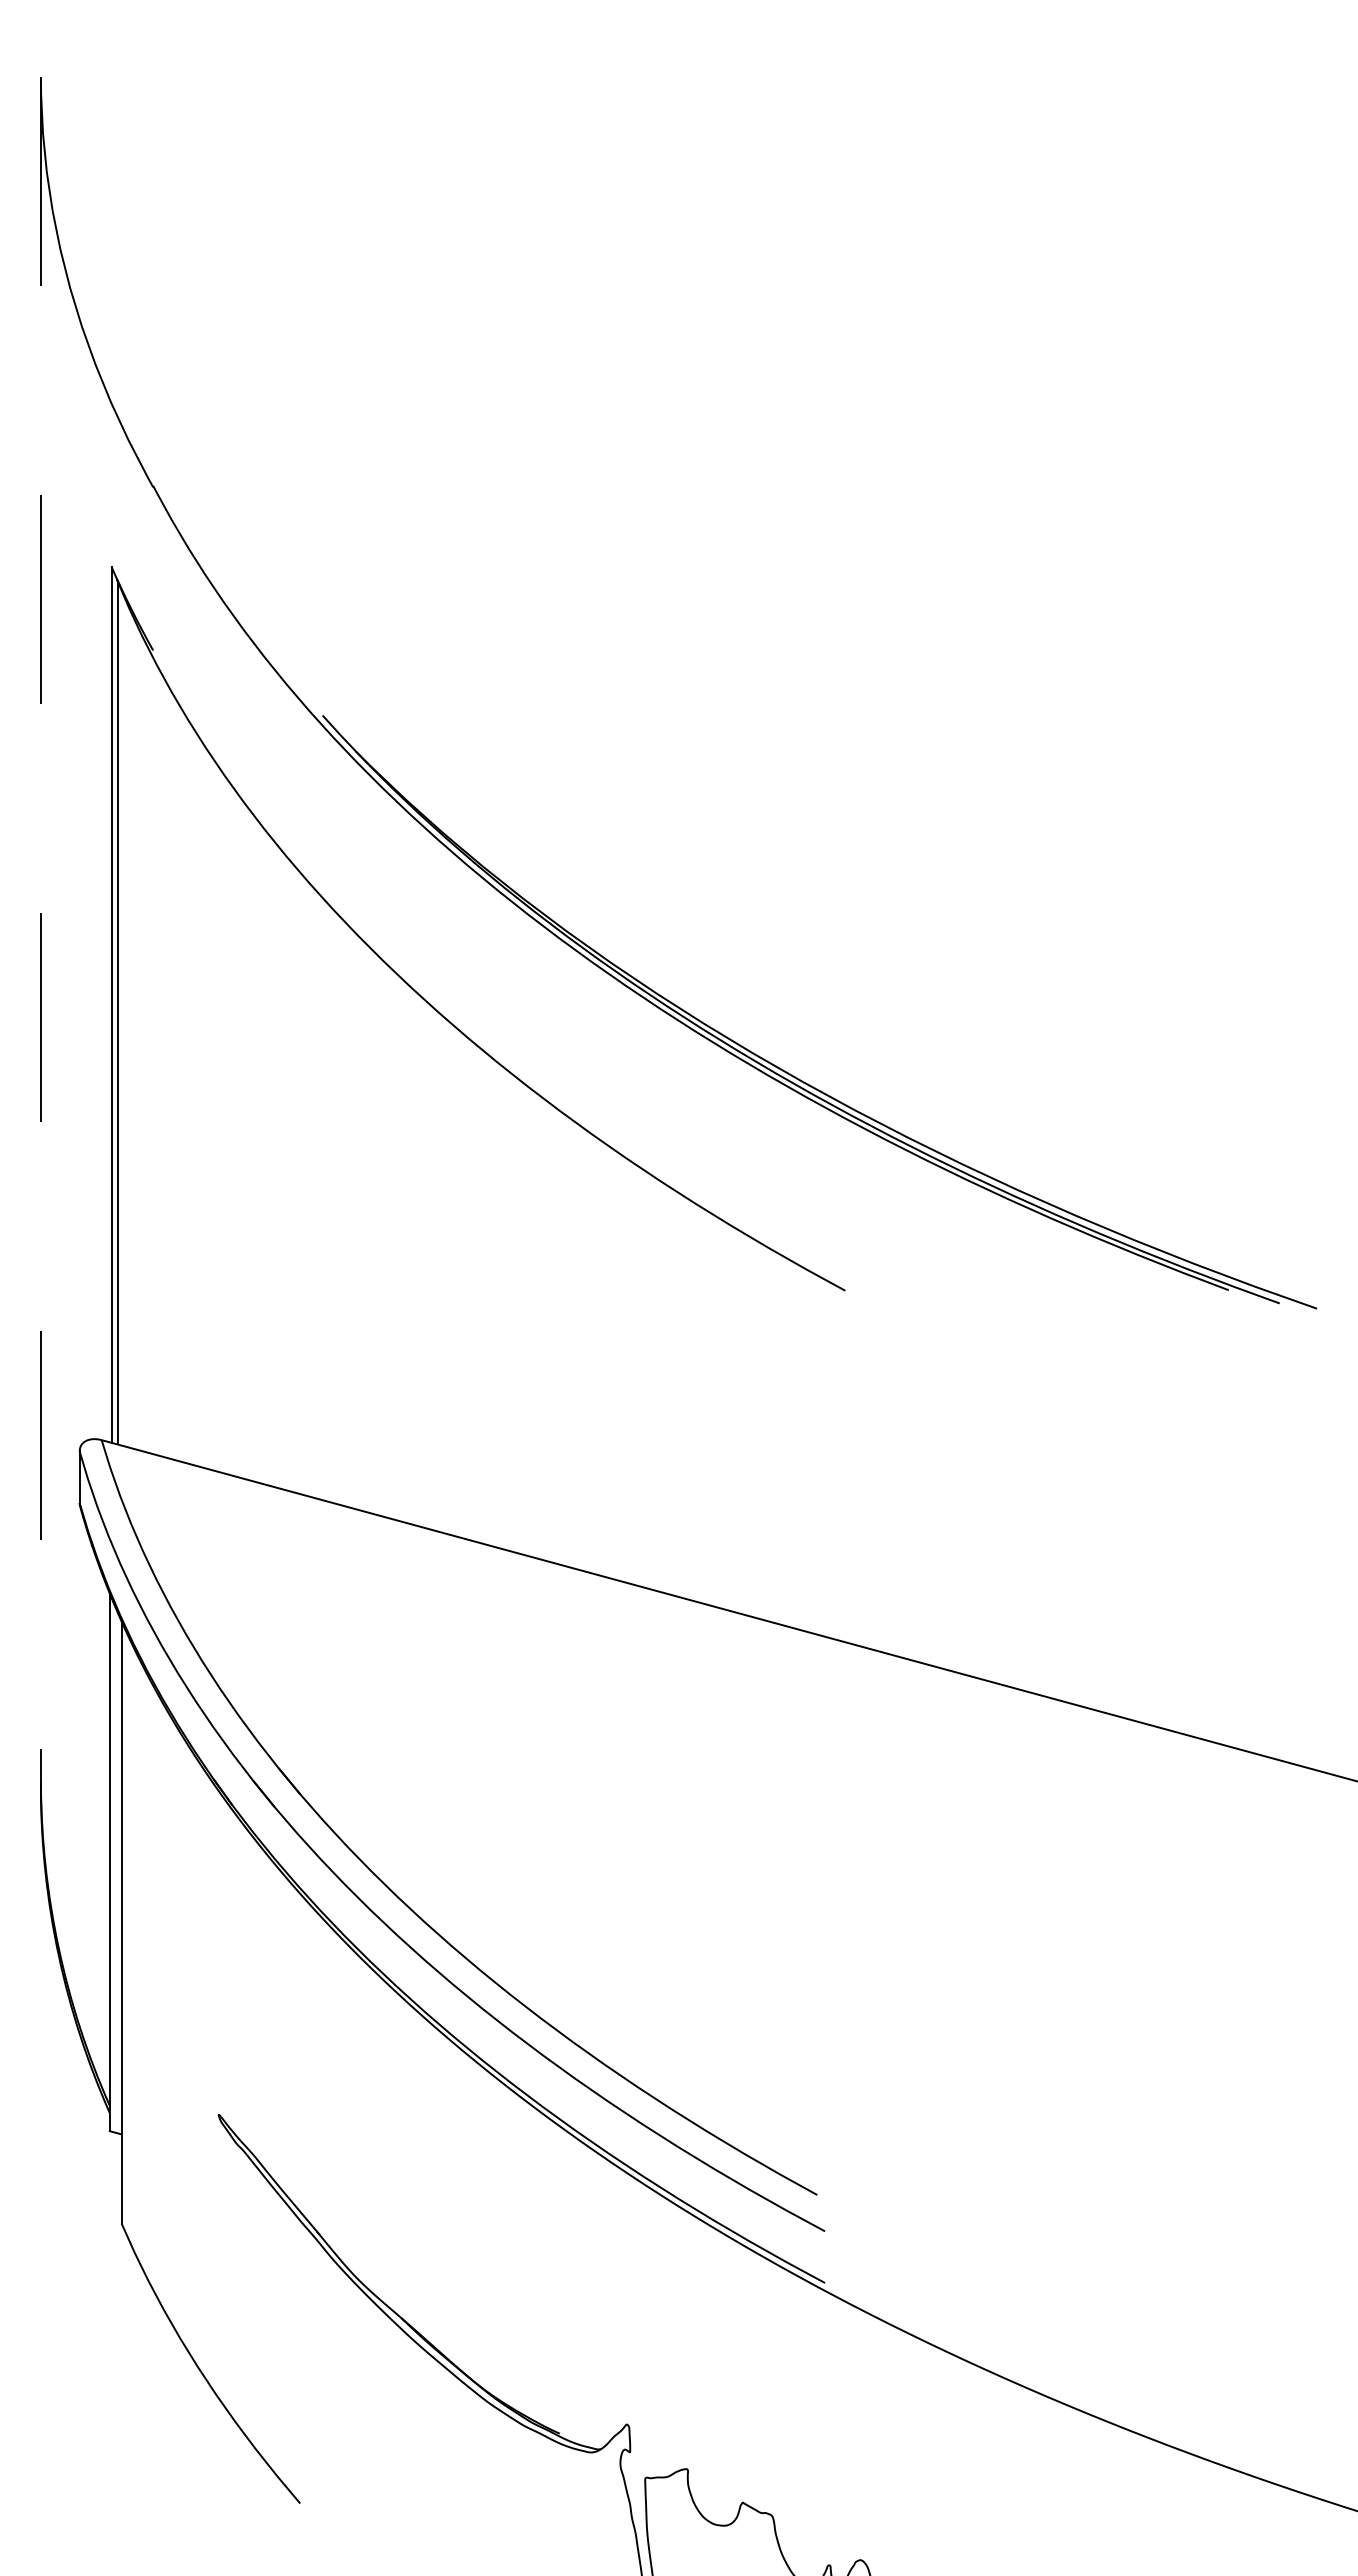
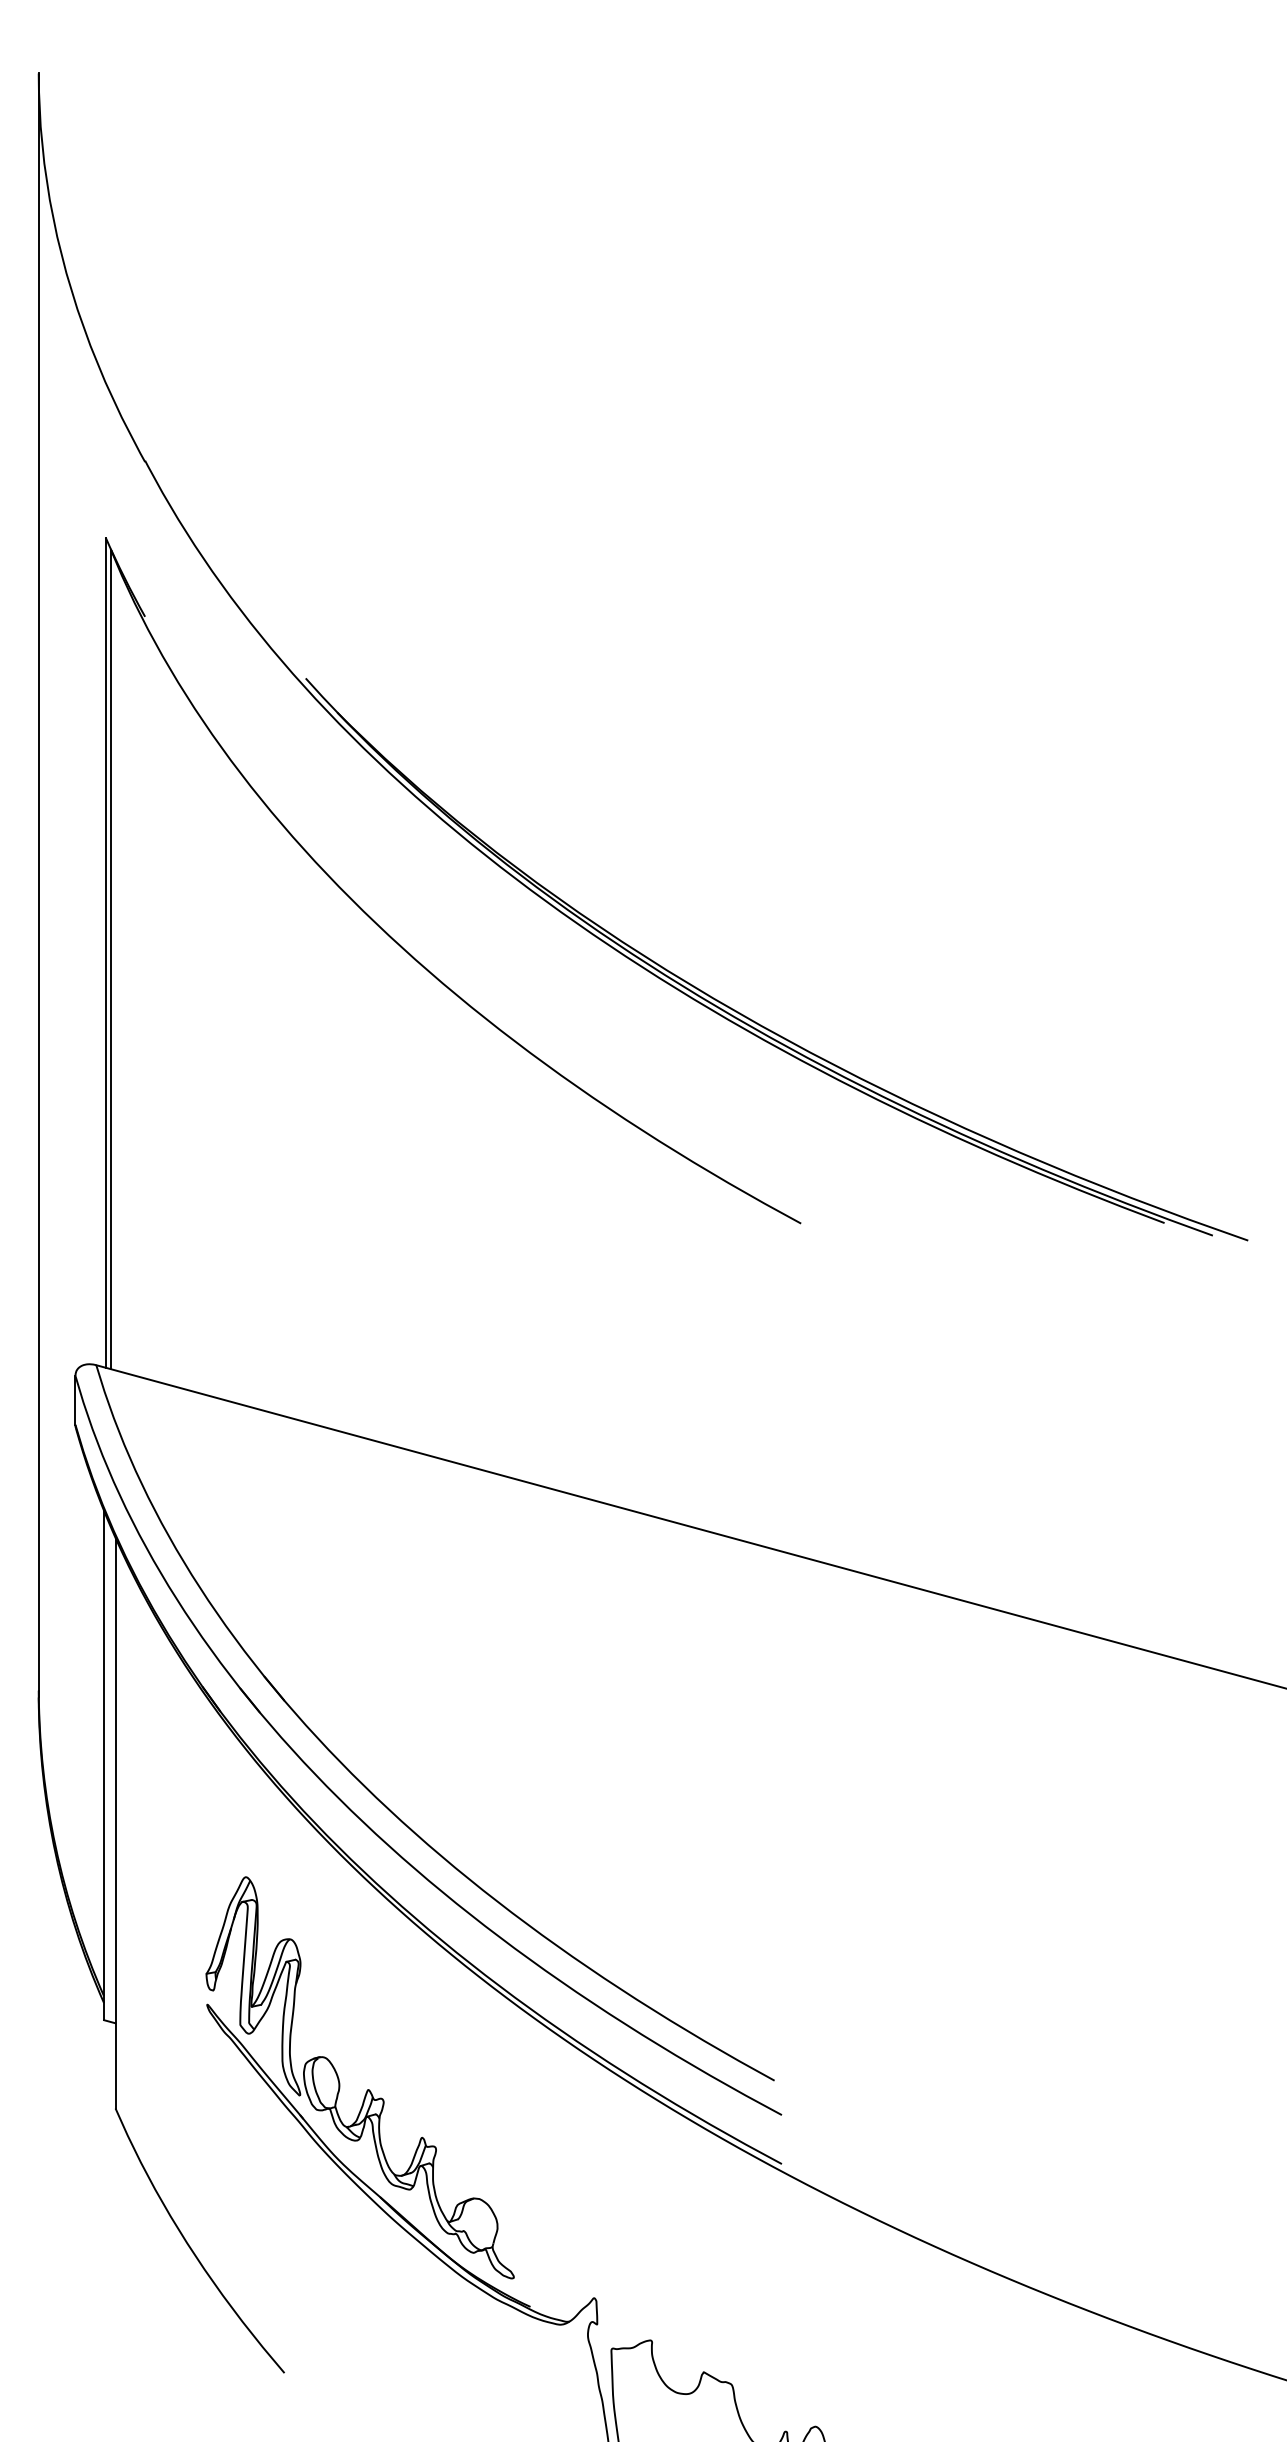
line: (40, 930) -> (38, 882), dashed -> solid
part: (387, 2204) -> (367, 2089), added

